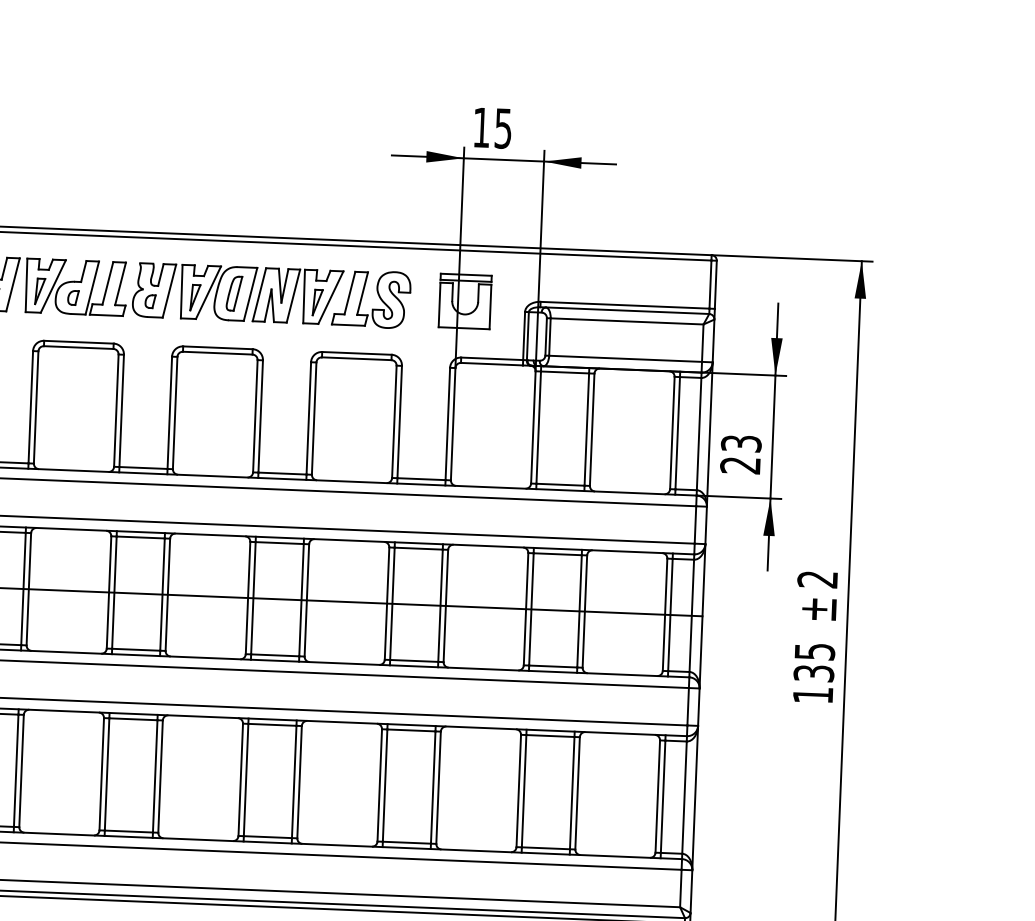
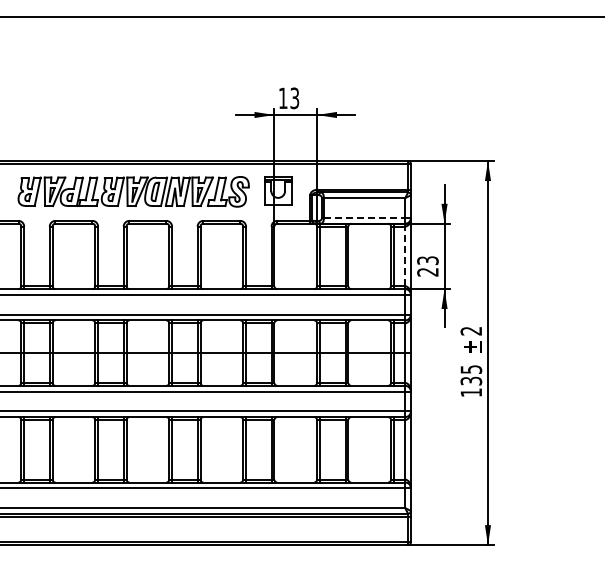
text: (502, 126) -> (294, 97), 15 -> 13
line: (625, 359) -> (364, 218), solid -> dashed
line: (699, 434) -> (405, 256), solid -> dashed

